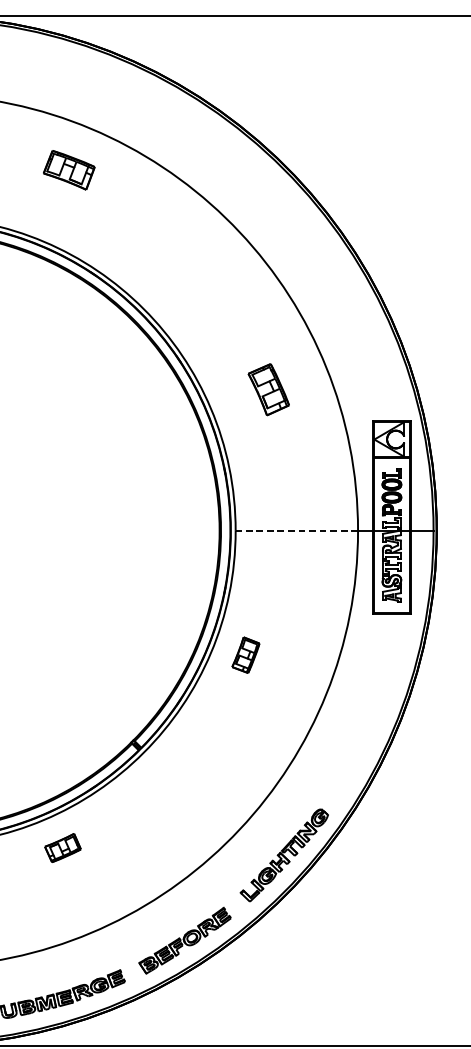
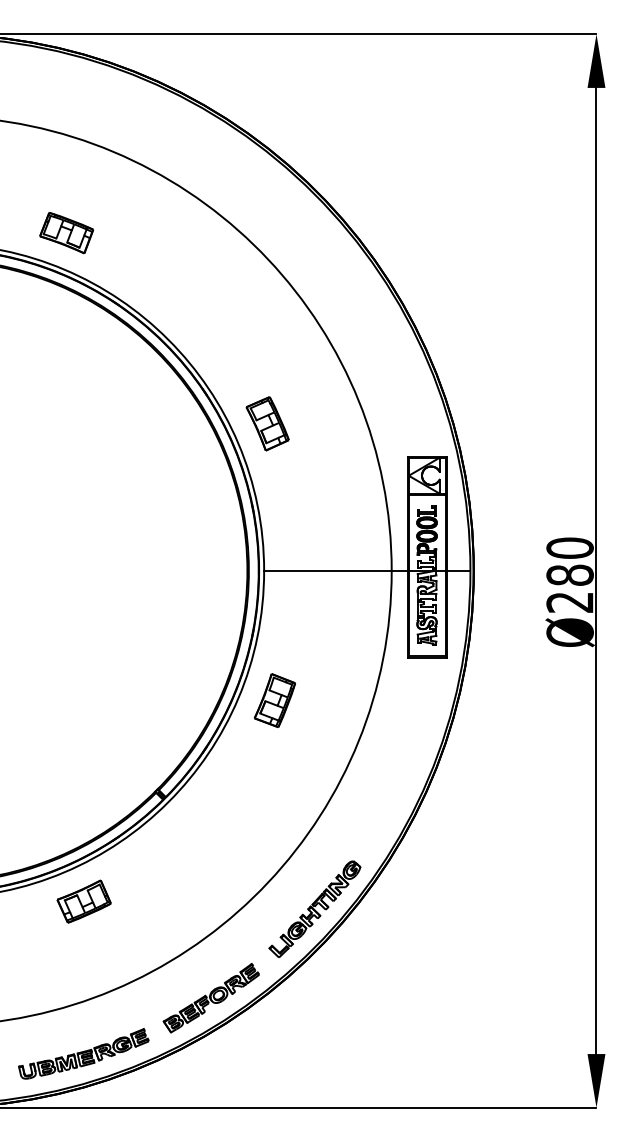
part: (69, 170) -> (66, 233), moved
part: (268, 389) -> (267, 423), moved
line: (296, 531) -> (327, 571), dashed -> solid
part: (245, 655) -> (274, 700), size x1.43
part: (62, 847) -> (83, 901), size x1.43

